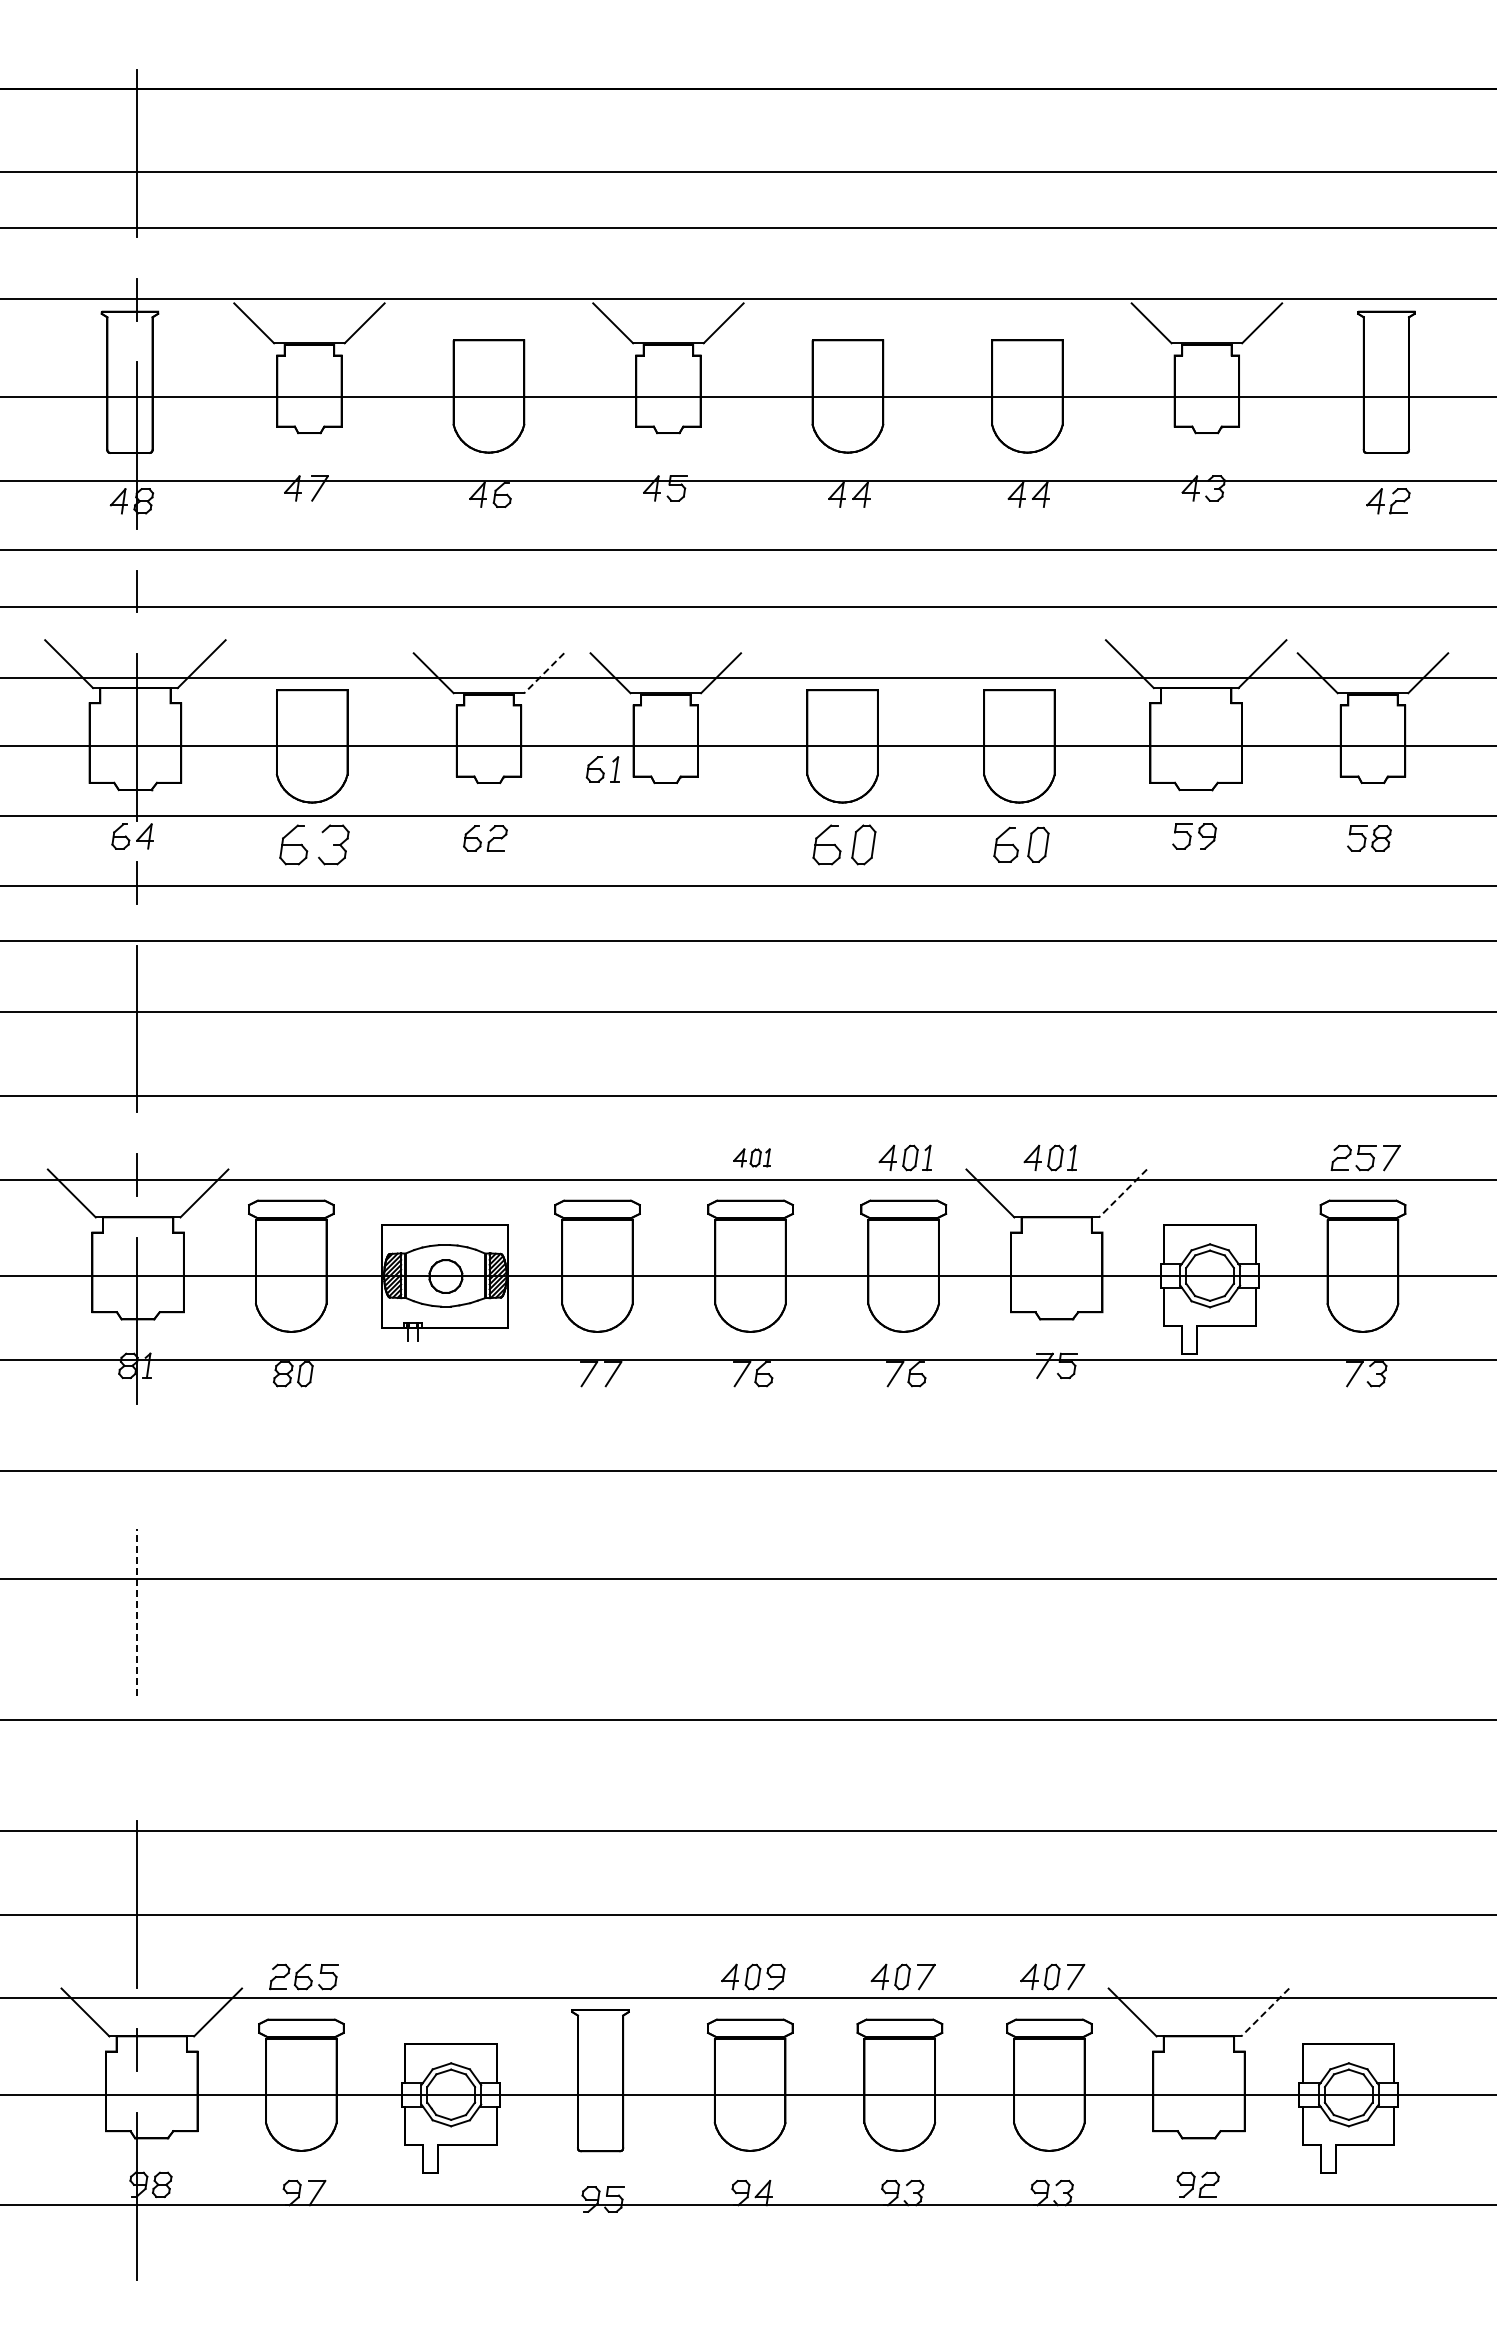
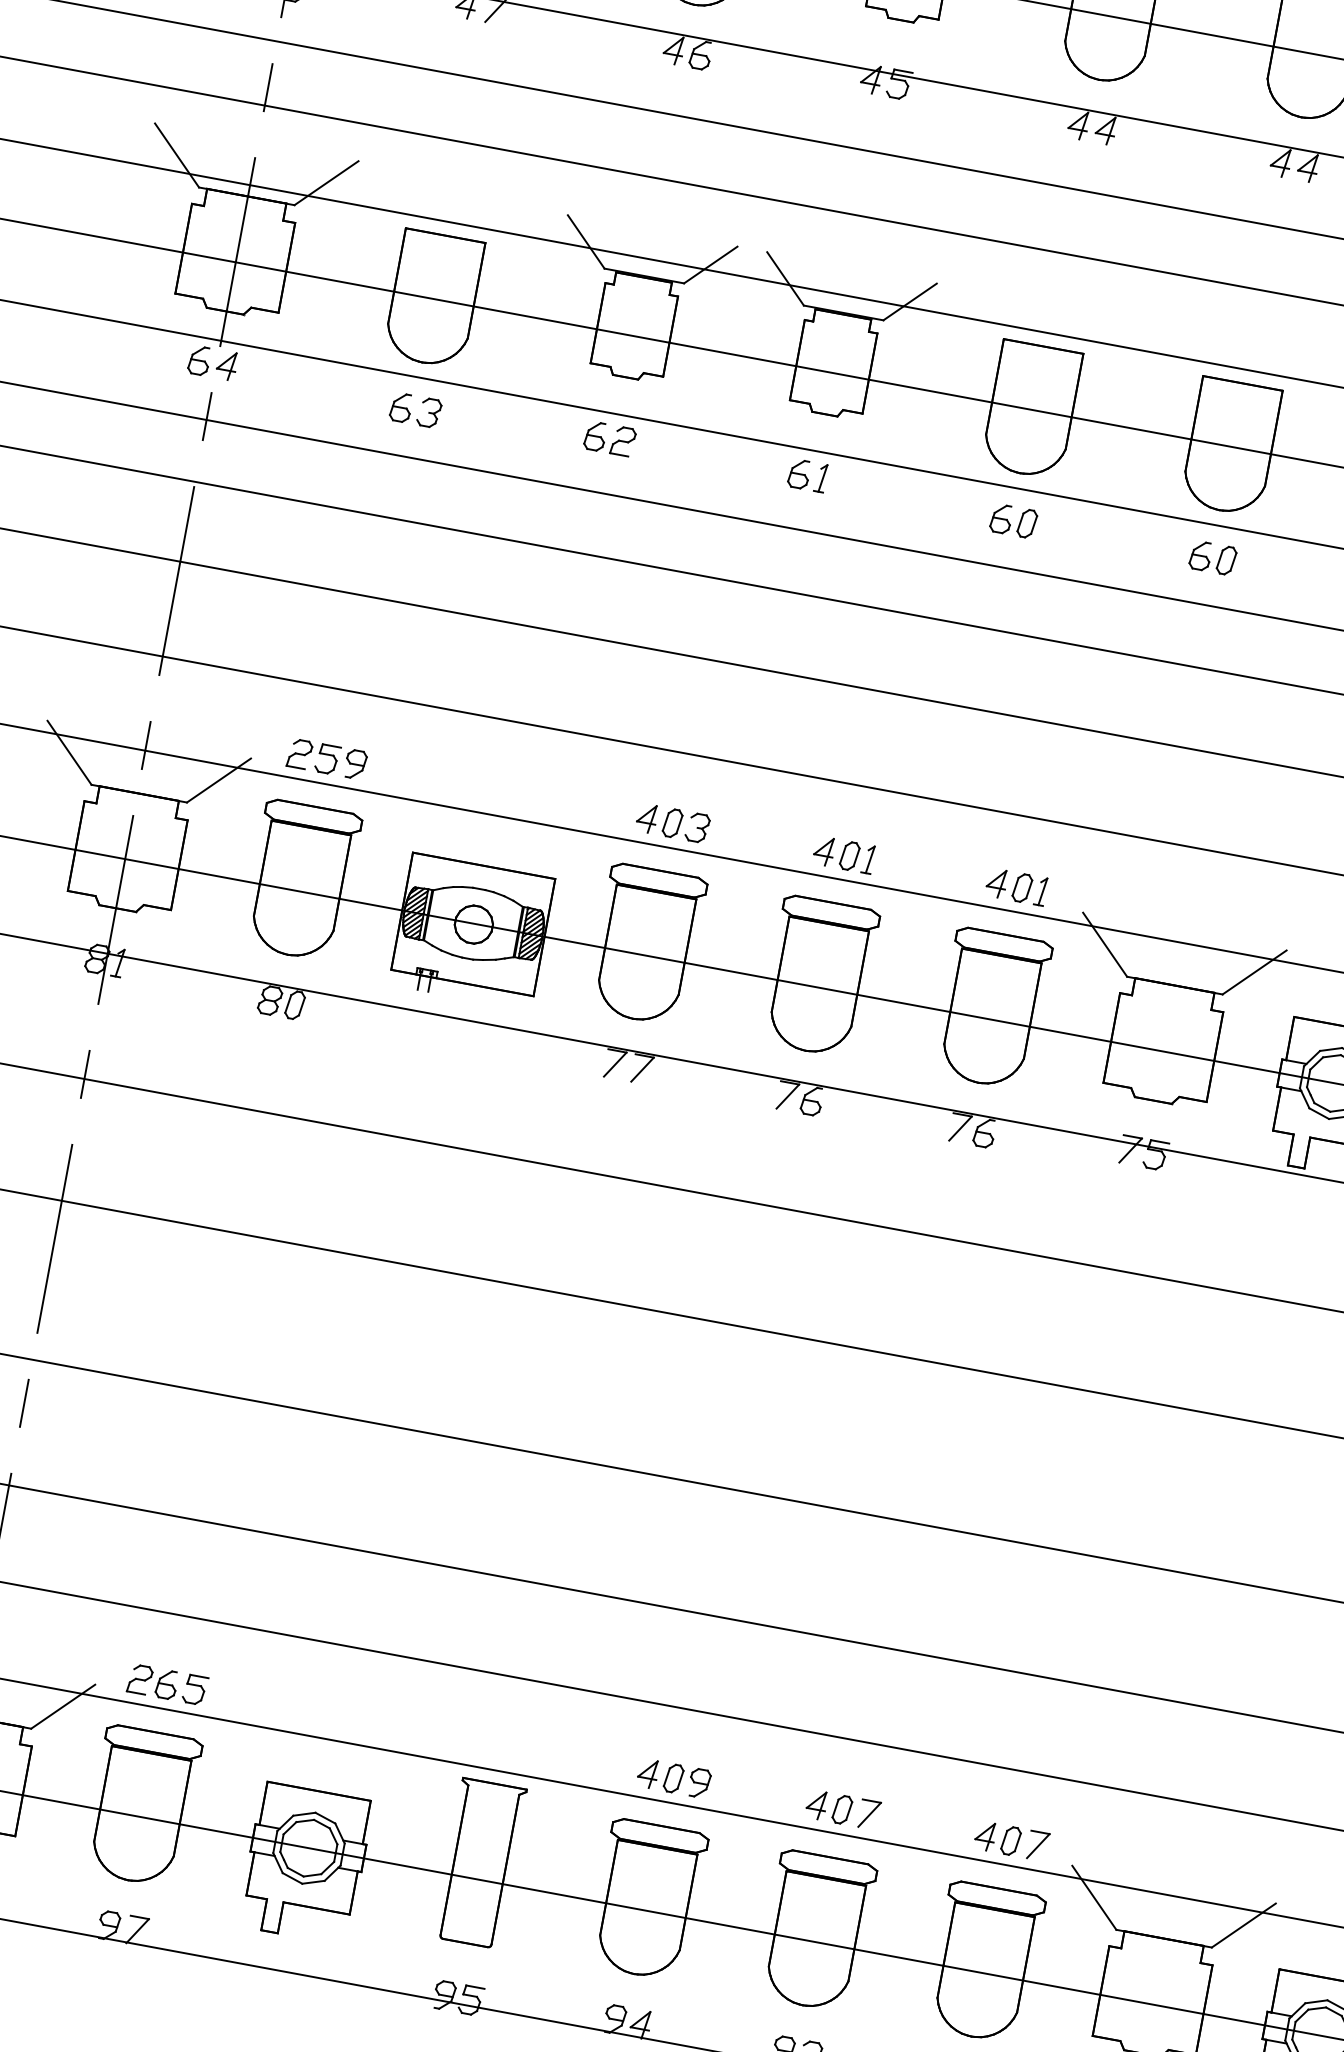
line: (543, 673) -> (709, 265), dashed -> solid
part: (602, 769) -> (807, 475), moved
part: (313, 844) -> (414, 409), size x0.62
part: (844, 844) -> (1013, 520), size x0.62
part: (1021, 844) -> (1213, 557), size x0.71
part: (293, 1157) -> (326, 758), added
part: (600, 1157) -> (673, 822), added
part: (751, 1157) -> (843, 854), size x1.43
part: (1049, 1157) -> (1179, 916), removed
line: (1123, 1193) -> (1255, 972), dashed -> solid
line: (136, 1466) -> (85, 1074), added
line: (136, 1612) -> (54, 1238), dashed -> solid
line: (136, 1758) -> (24, 1403), added
line: (1265, 2012) -> (1244, 1925), dashed -> solid

